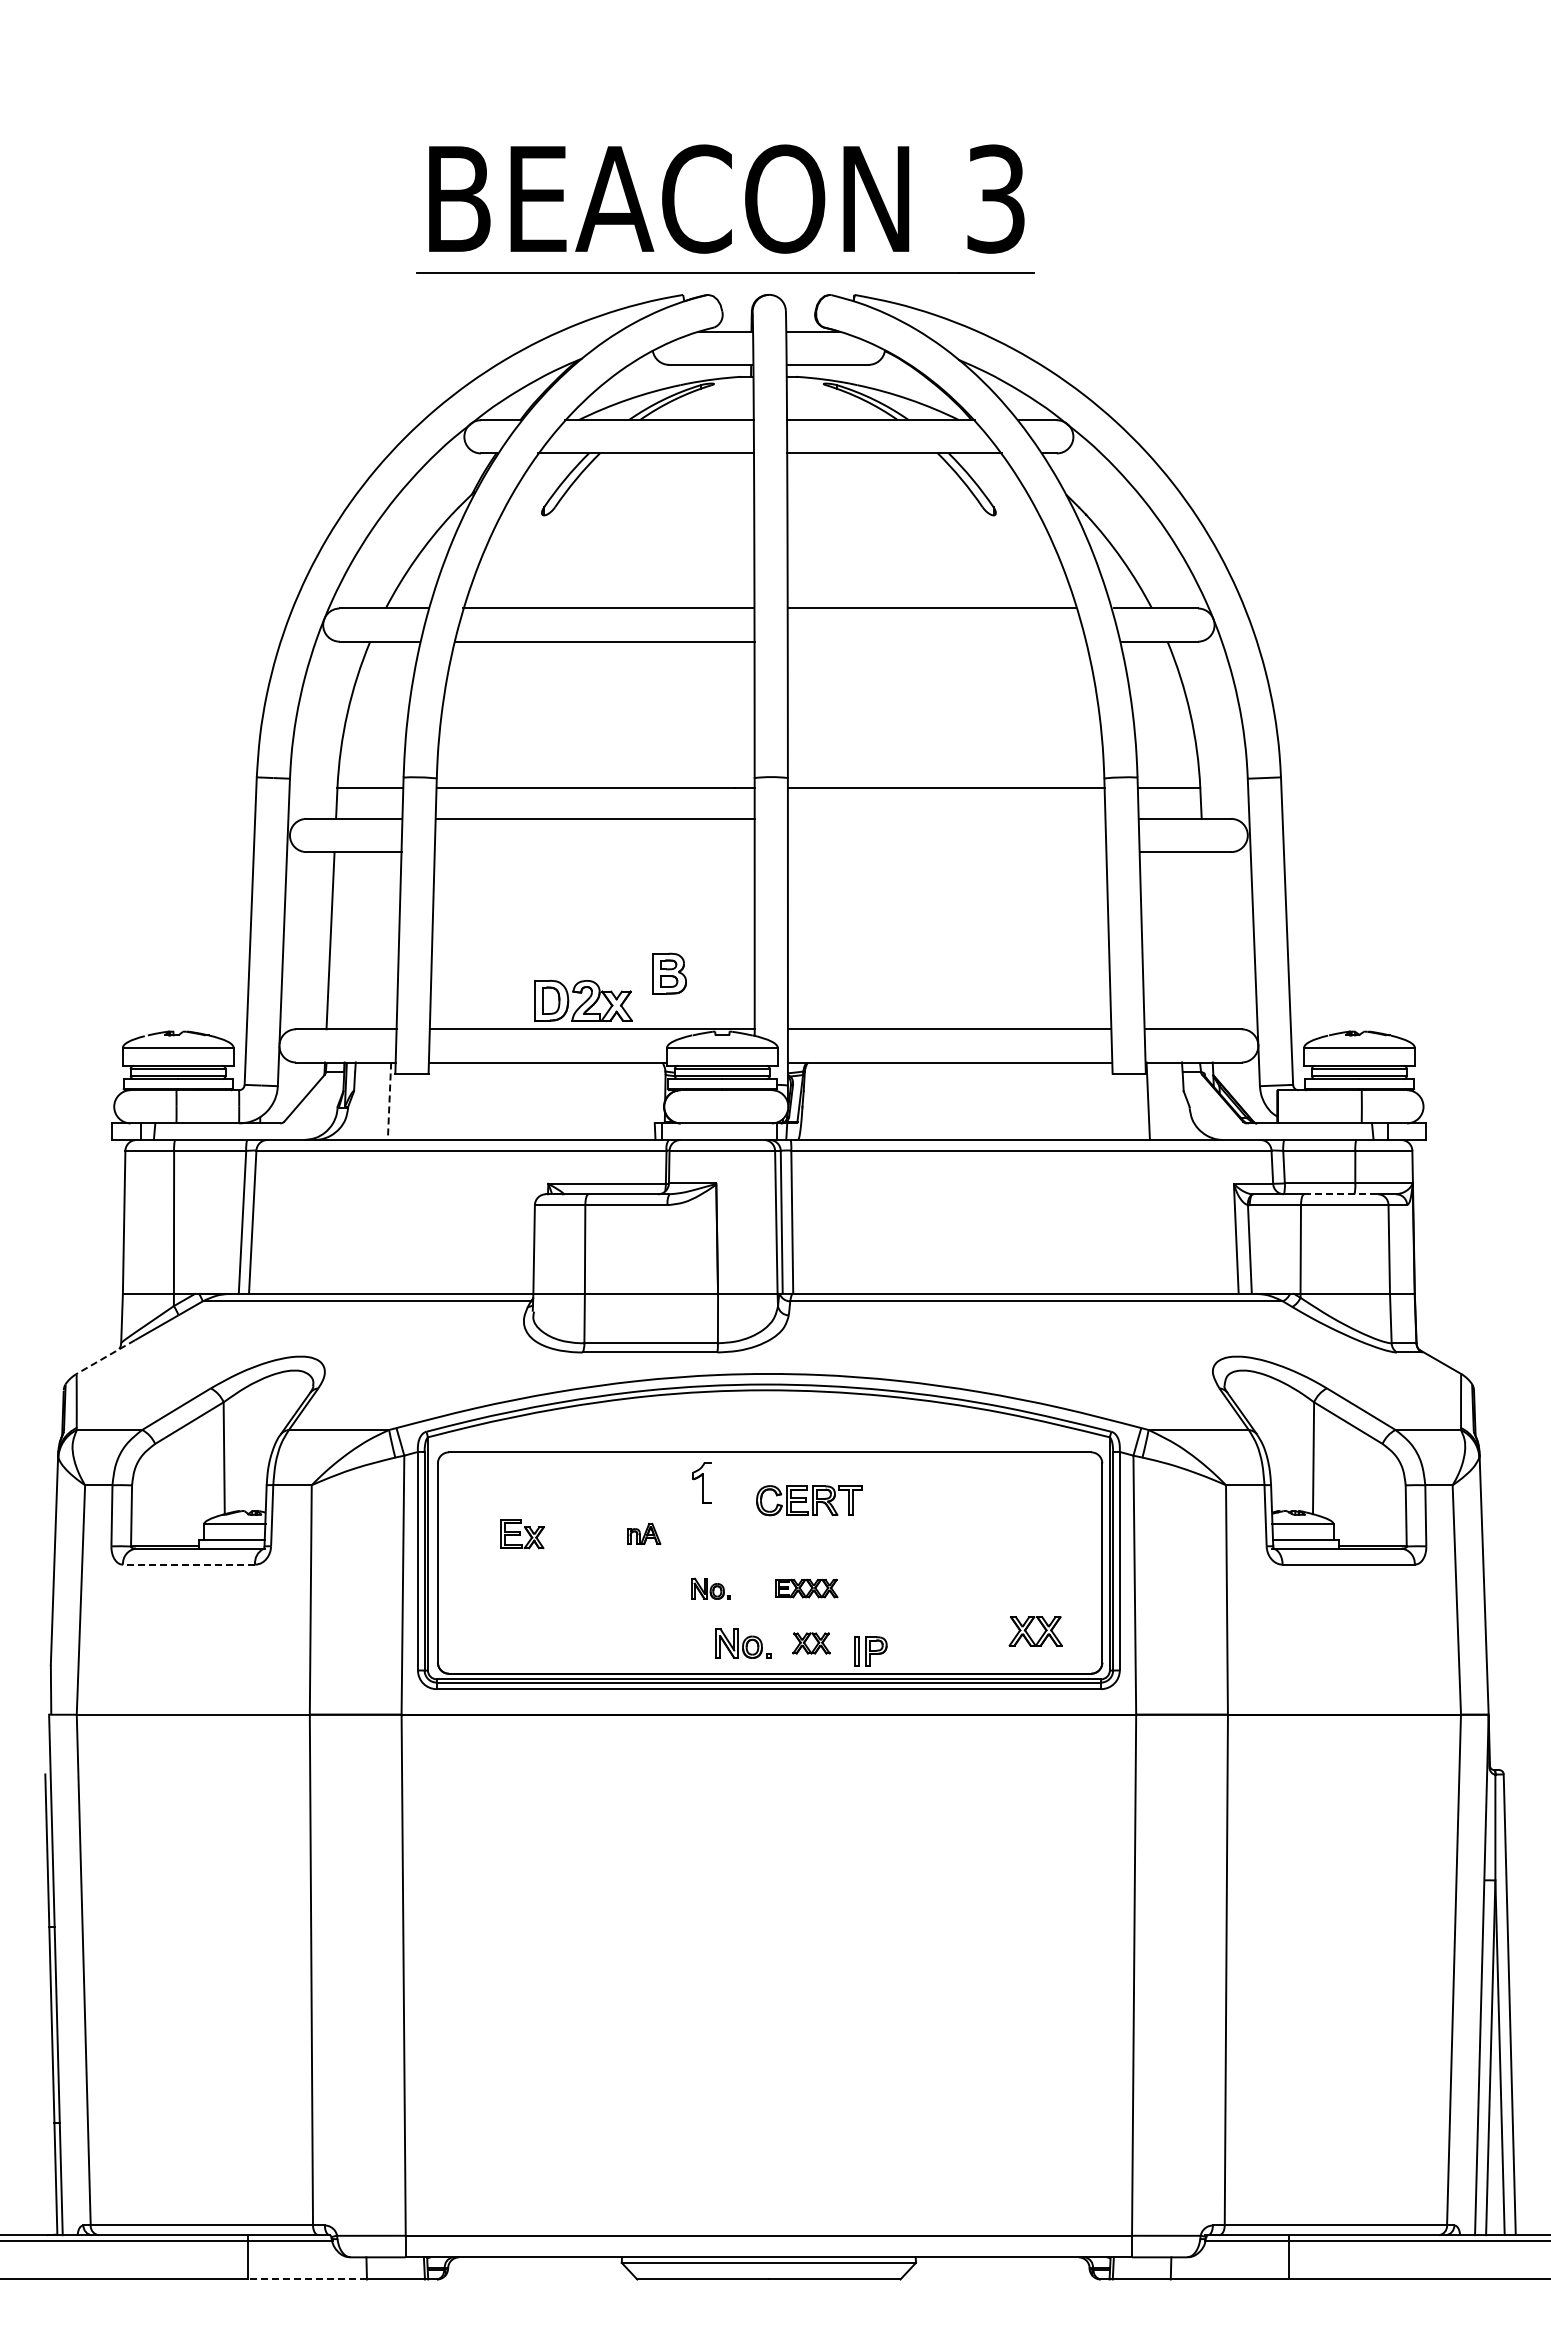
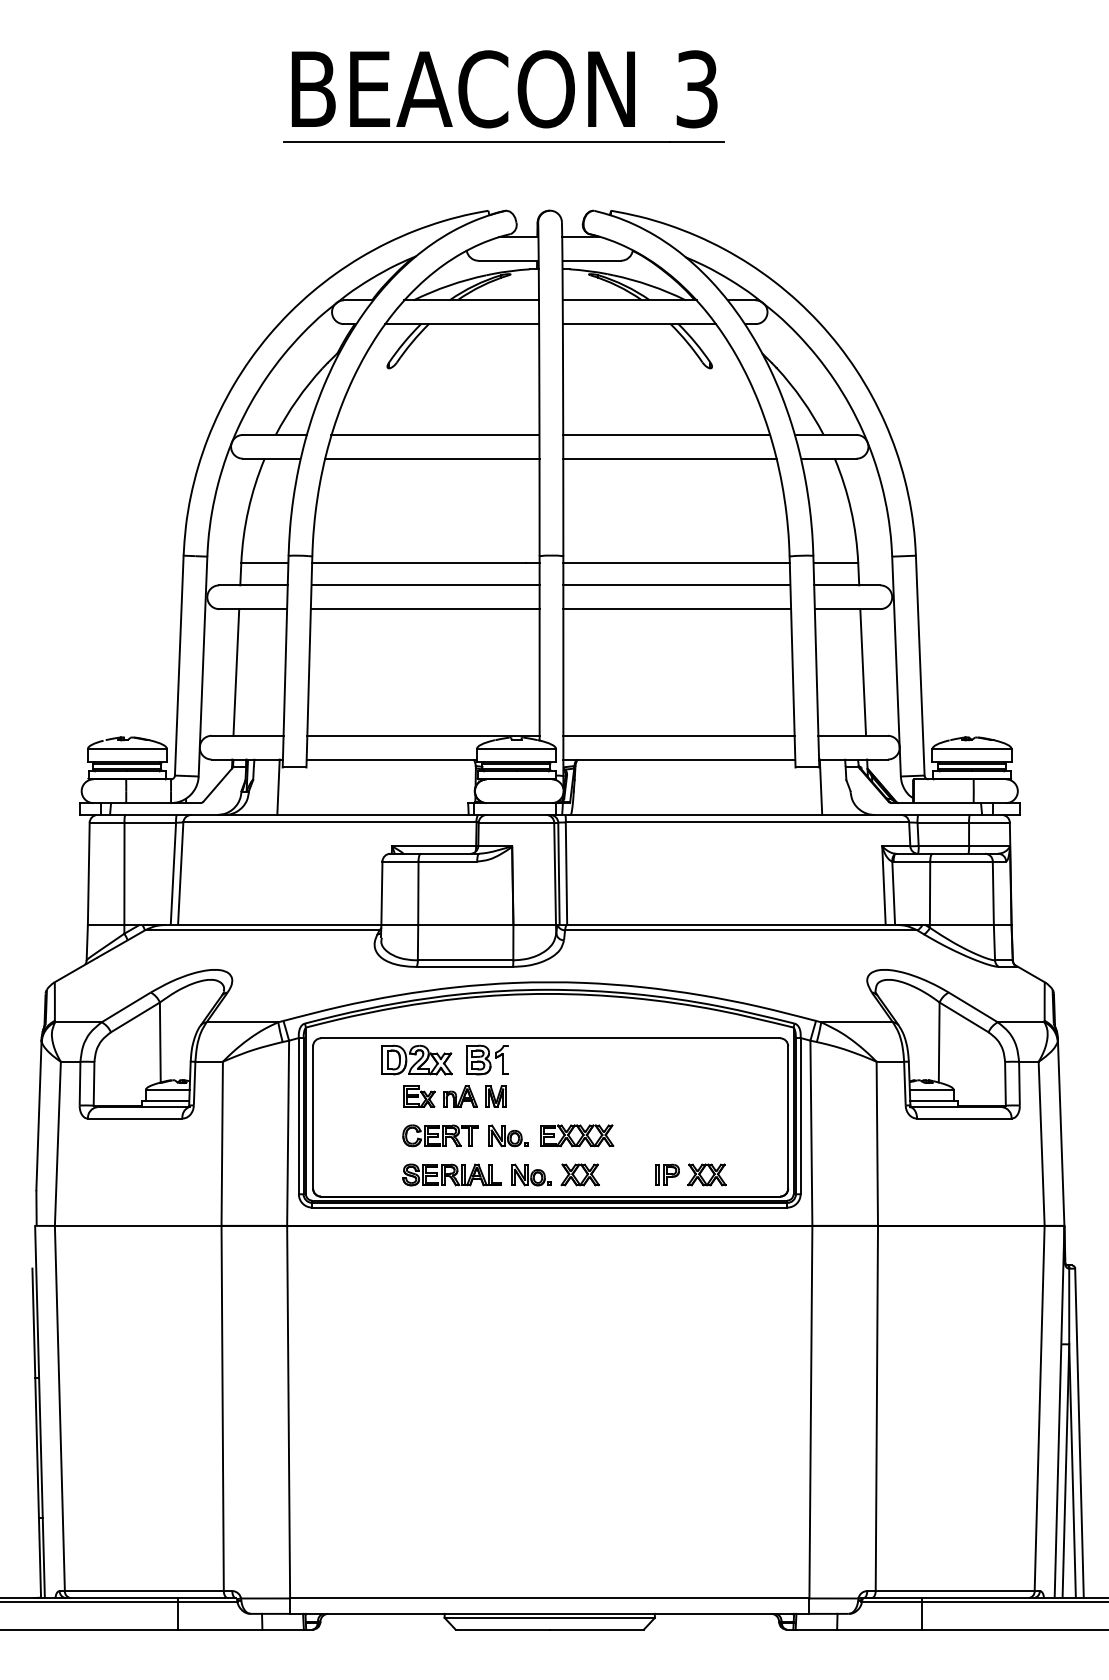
part: (745, 208) -> (518, 96), moved
line: (937, 641) -> (670, 458), added
line: (946, 818) -> (676, 585), added
line: (594, 852) -> (425, 609), added
line: (946, 852) -> (676, 609), added
line: (1207, 940) -> (863, 672), added
part: (669, 973) -> (478, 1059), moved
part: (583, 1000) -> (417, 1059), moved
line: (389, 1101) -> (278, 787), dashed -> solid
line: (1341, 1194) -> (959, 853), dashed -> solid
line: (105, 1357) -> (75, 970), dashed -> solid
part: (809, 1500) -> (440, 1135), moved
part: (644, 1533) -> (460, 1096), size x1.43
part: (693, 1533) -> (495, 1096), added
part: (522, 1534) -> (419, 1097), moved
line: (188, 1564) -> (134, 1118), dashed -> solid
part: (710, 1588) -> (508, 1135), size x1.43
part: (806, 1588) -> (576, 1135), size x1.67
part: (1035, 1631) -> (706, 1174), moved
part: (632, 1643) -> (452, 1174), added
part: (811, 1643) -> (580, 1174), size x1.43
part: (870, 1651) -> (667, 1174), moved
line: (307, 2279) -> (219, 1629), dashed -> solid

